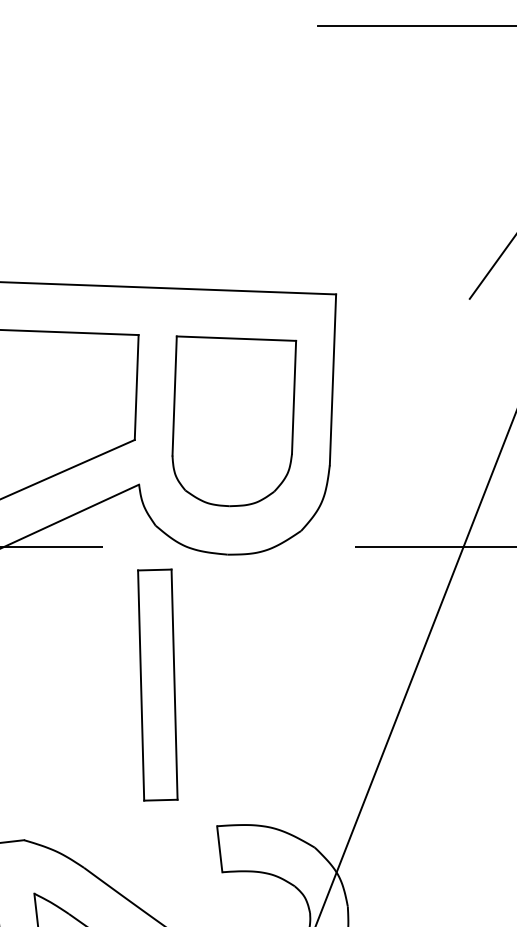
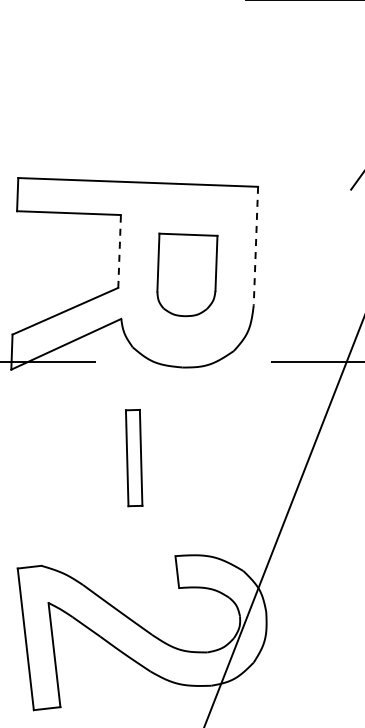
line: (332, 380) -> (255, 246), solid -> dashed
line: (136, 386) -> (119, 250), solid -> dashed
part: (234, 420) -> (187, 274), size x0.7
part: (156, 684) -> (133, 457), size x0.6

